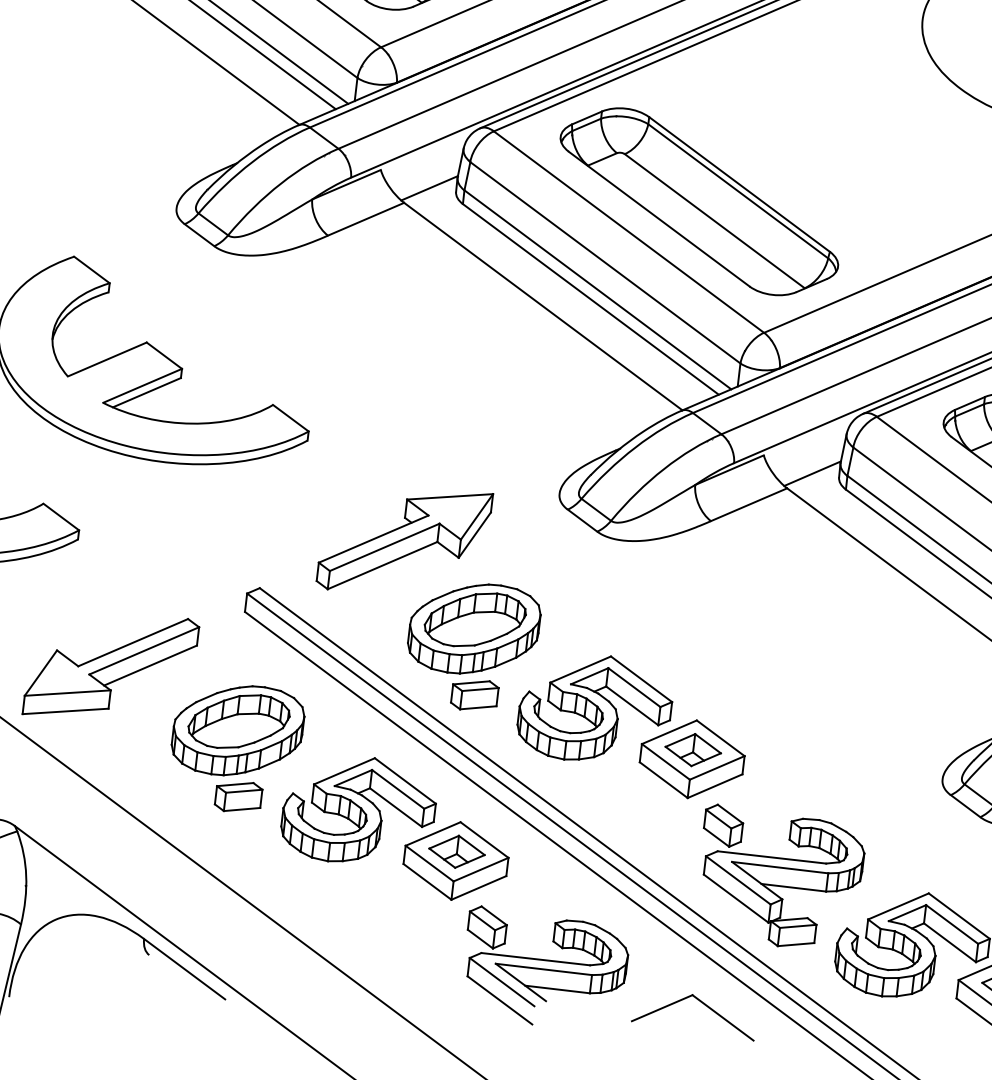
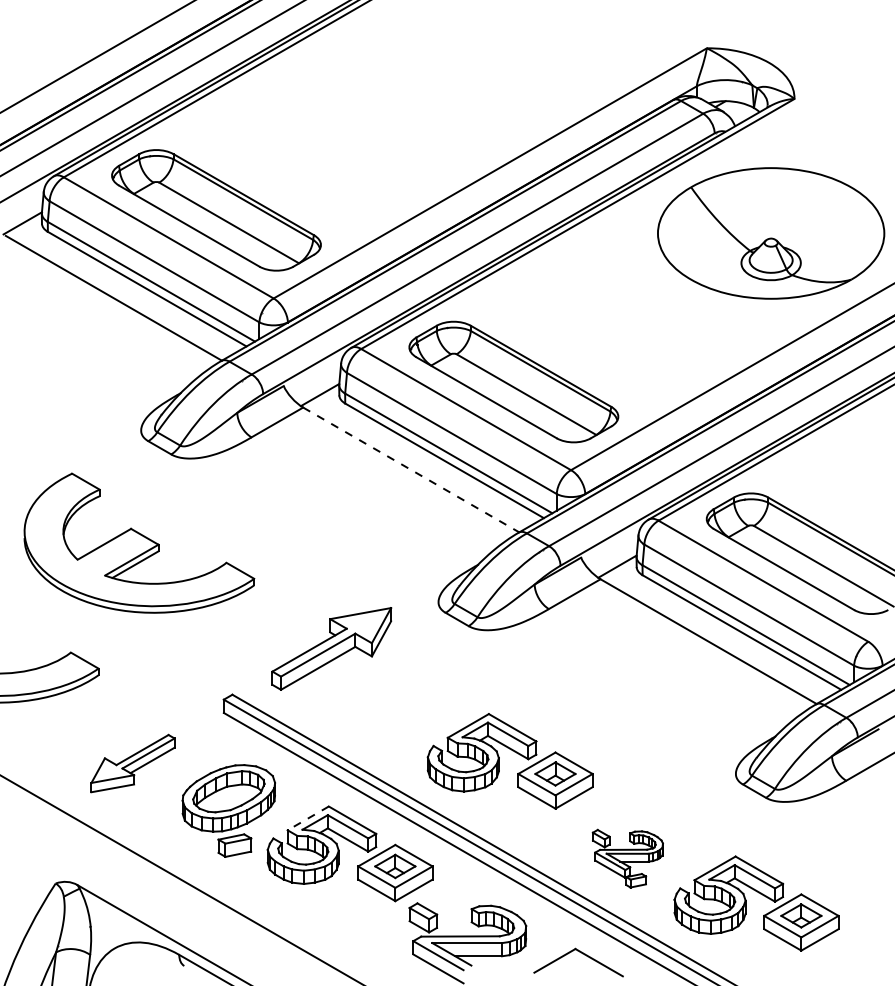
line: (543, 305) -> (411, 469), solid -> dashed
part: (471, 646) -> (388, 718), removed
part: (110, 666) -> (132, 763), size x0.7
line: (344, 771) -> (308, 818), solid -> dashed
part: (779, 878) -> (627, 858), size x0.6

